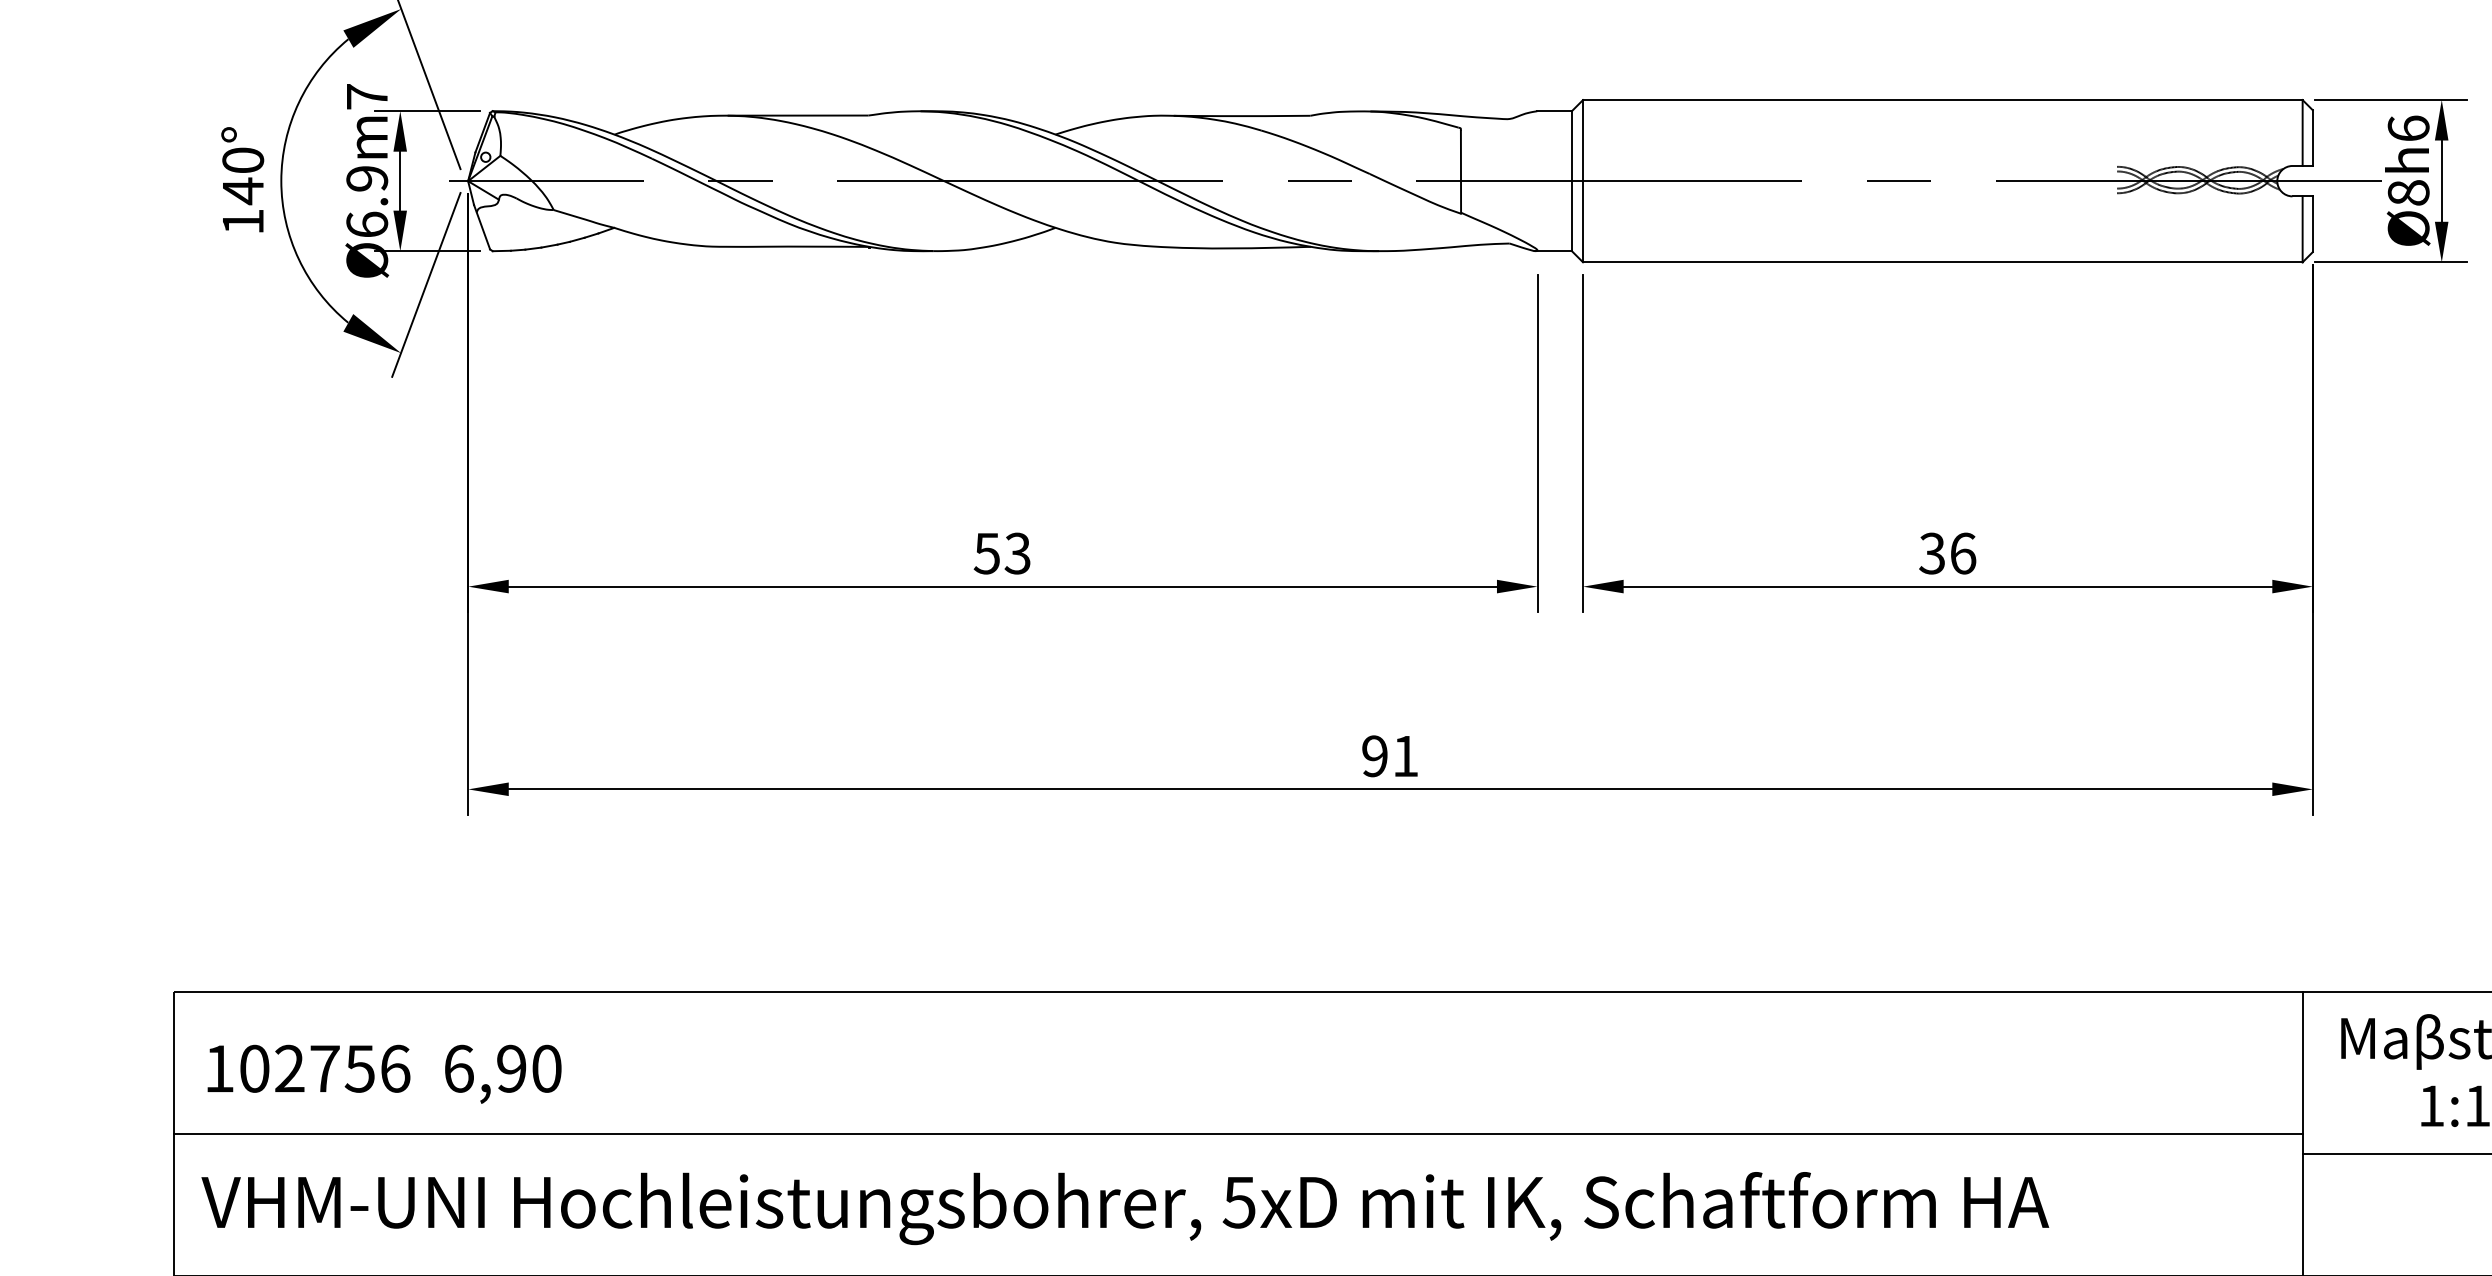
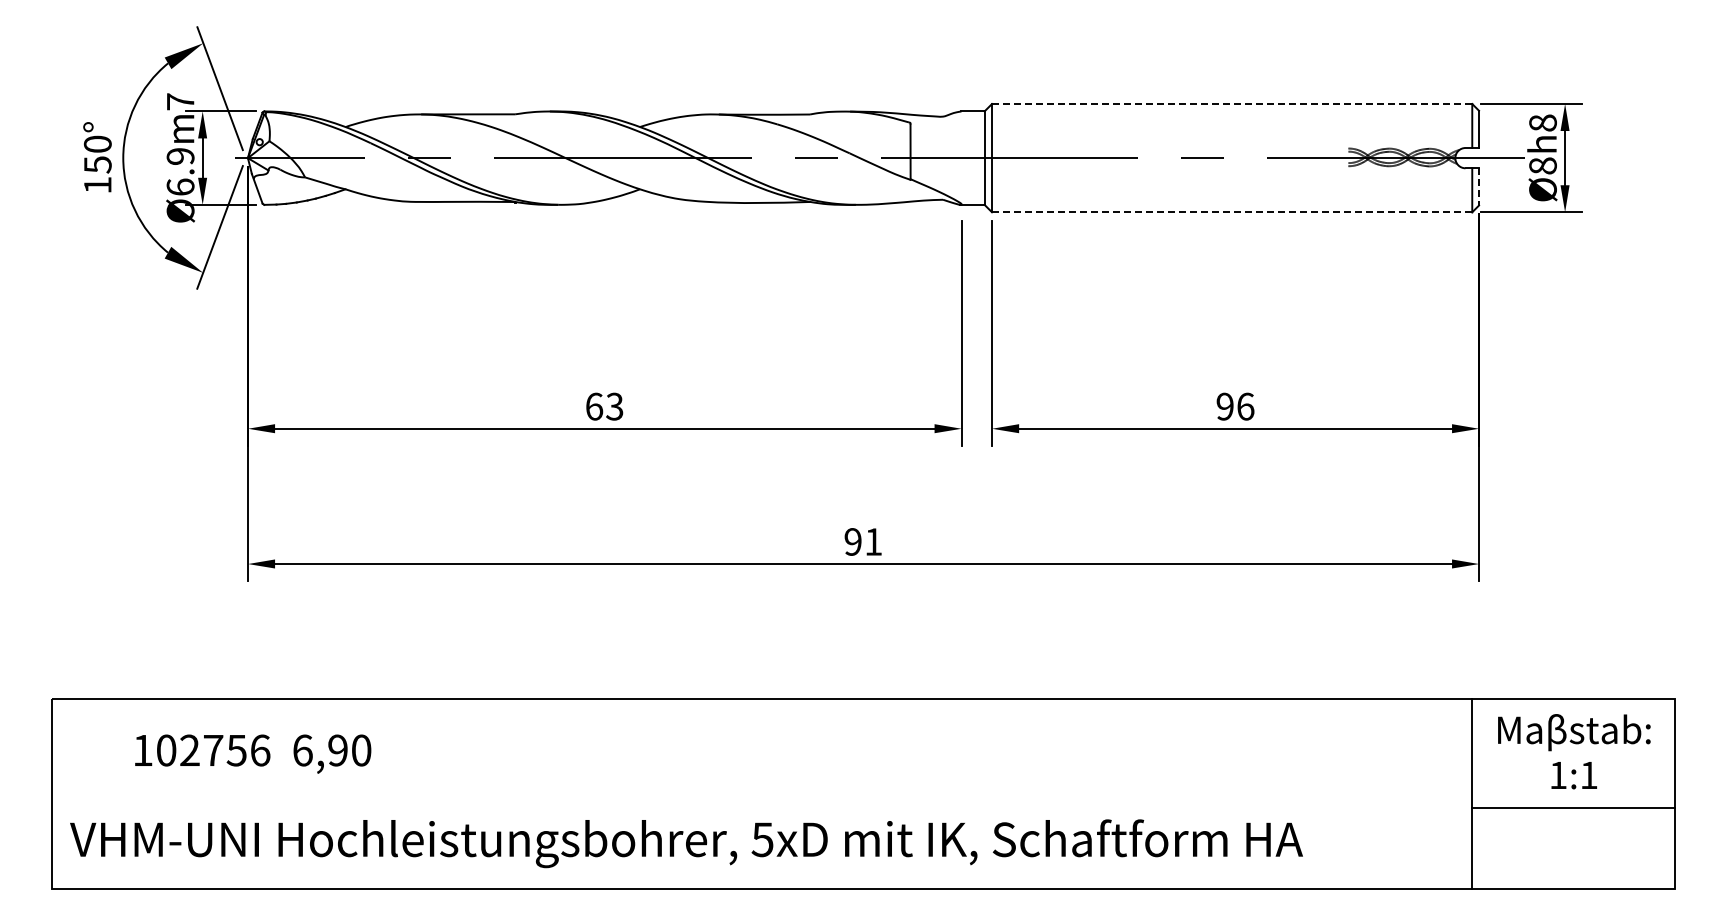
line: (1943, 100) -> (1232, 104), solid -> dashed
text: (2407, 127) -> (1542, 122), Ø8h6 -> Ø8h8
text: (242, 190) -> (97, 164), 140° -> 150°
line: (2313, 223) -> (1479, 186), solid -> dashed
line: (1941, 262) -> (1231, 212), solid -> dashed
text: (987, 553) -> (594, 406), 53 -> 63
text: (1931, 553) -> (1224, 406), 36 -> 96
text: (385, 1073) -> (253, 753), moved
line: (1237, 1133) -> (761, 793), removed

